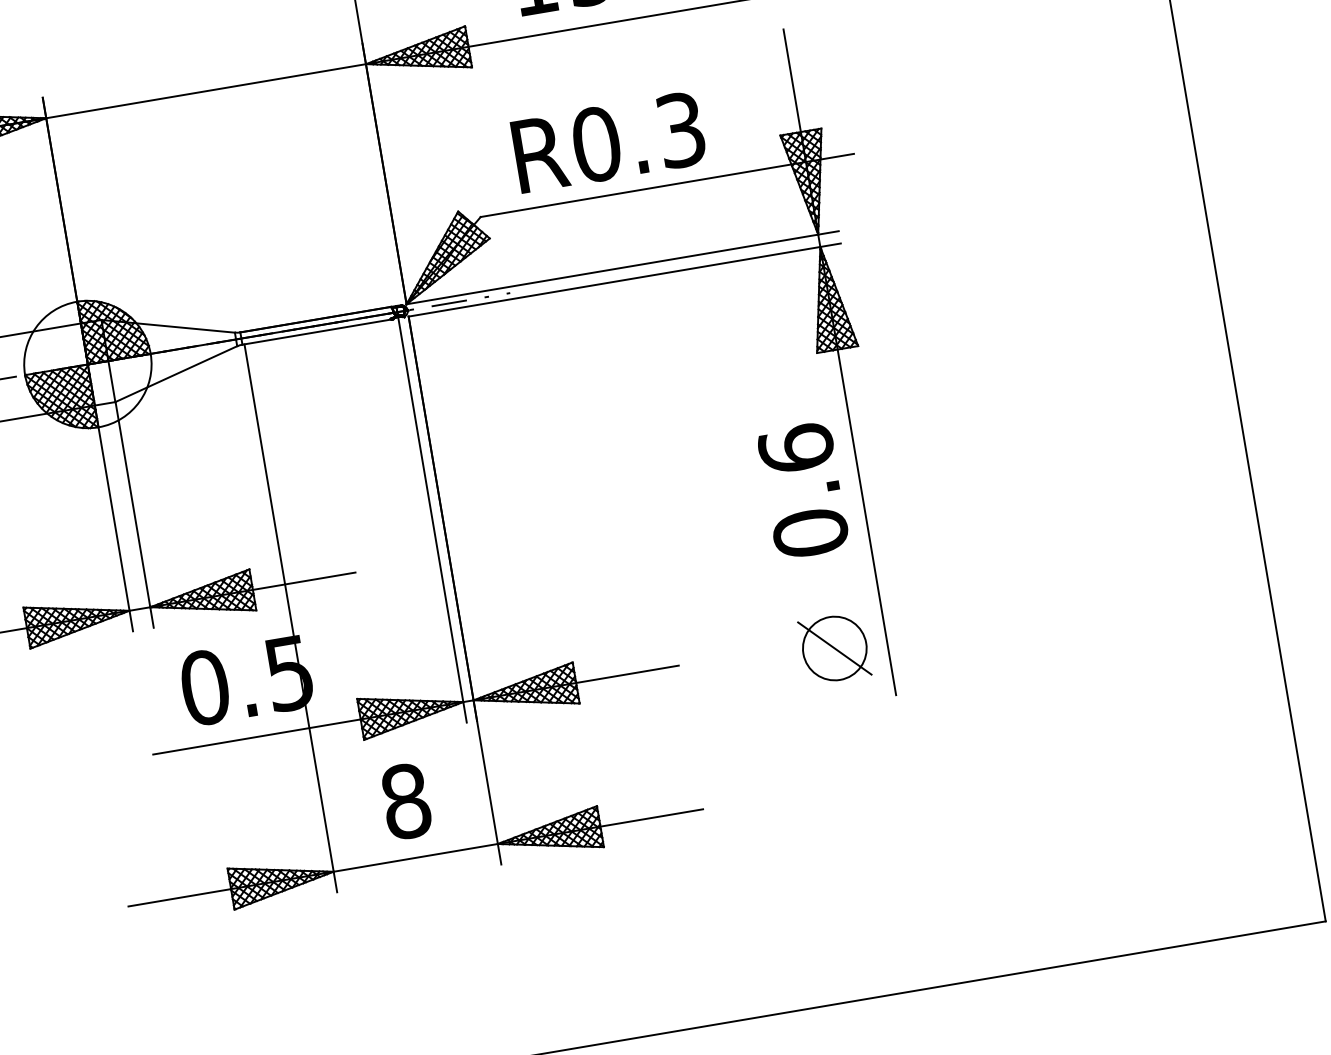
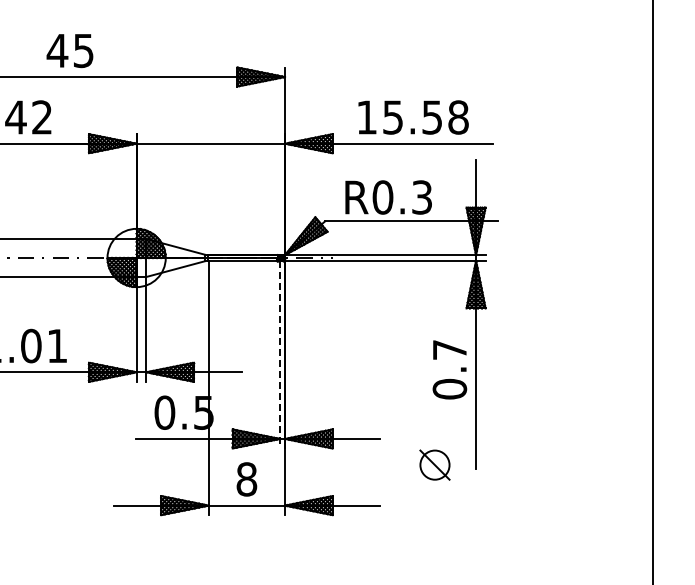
text: (795, 447) -> (449, 349), 0.6 -> 0.7
line: (433, 520) -> (280, 354), solid -> dashed
part: (833, 647) -> (434, 464), moved

